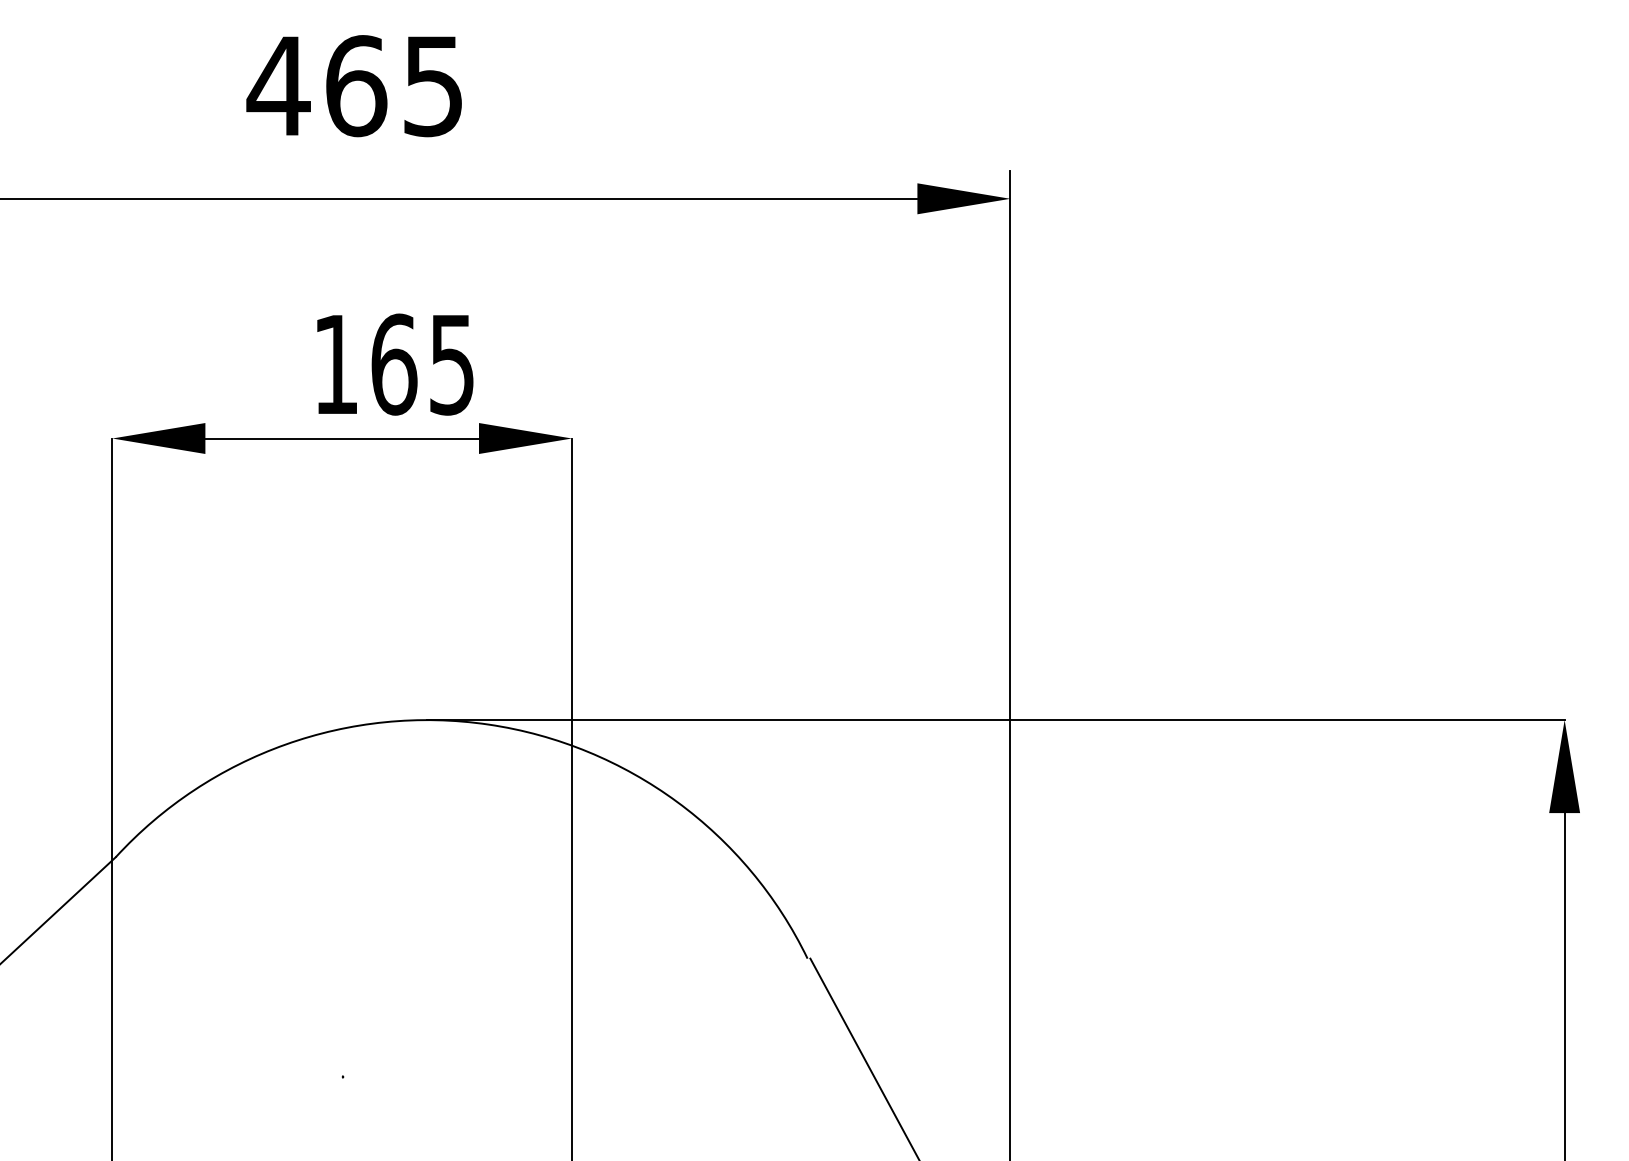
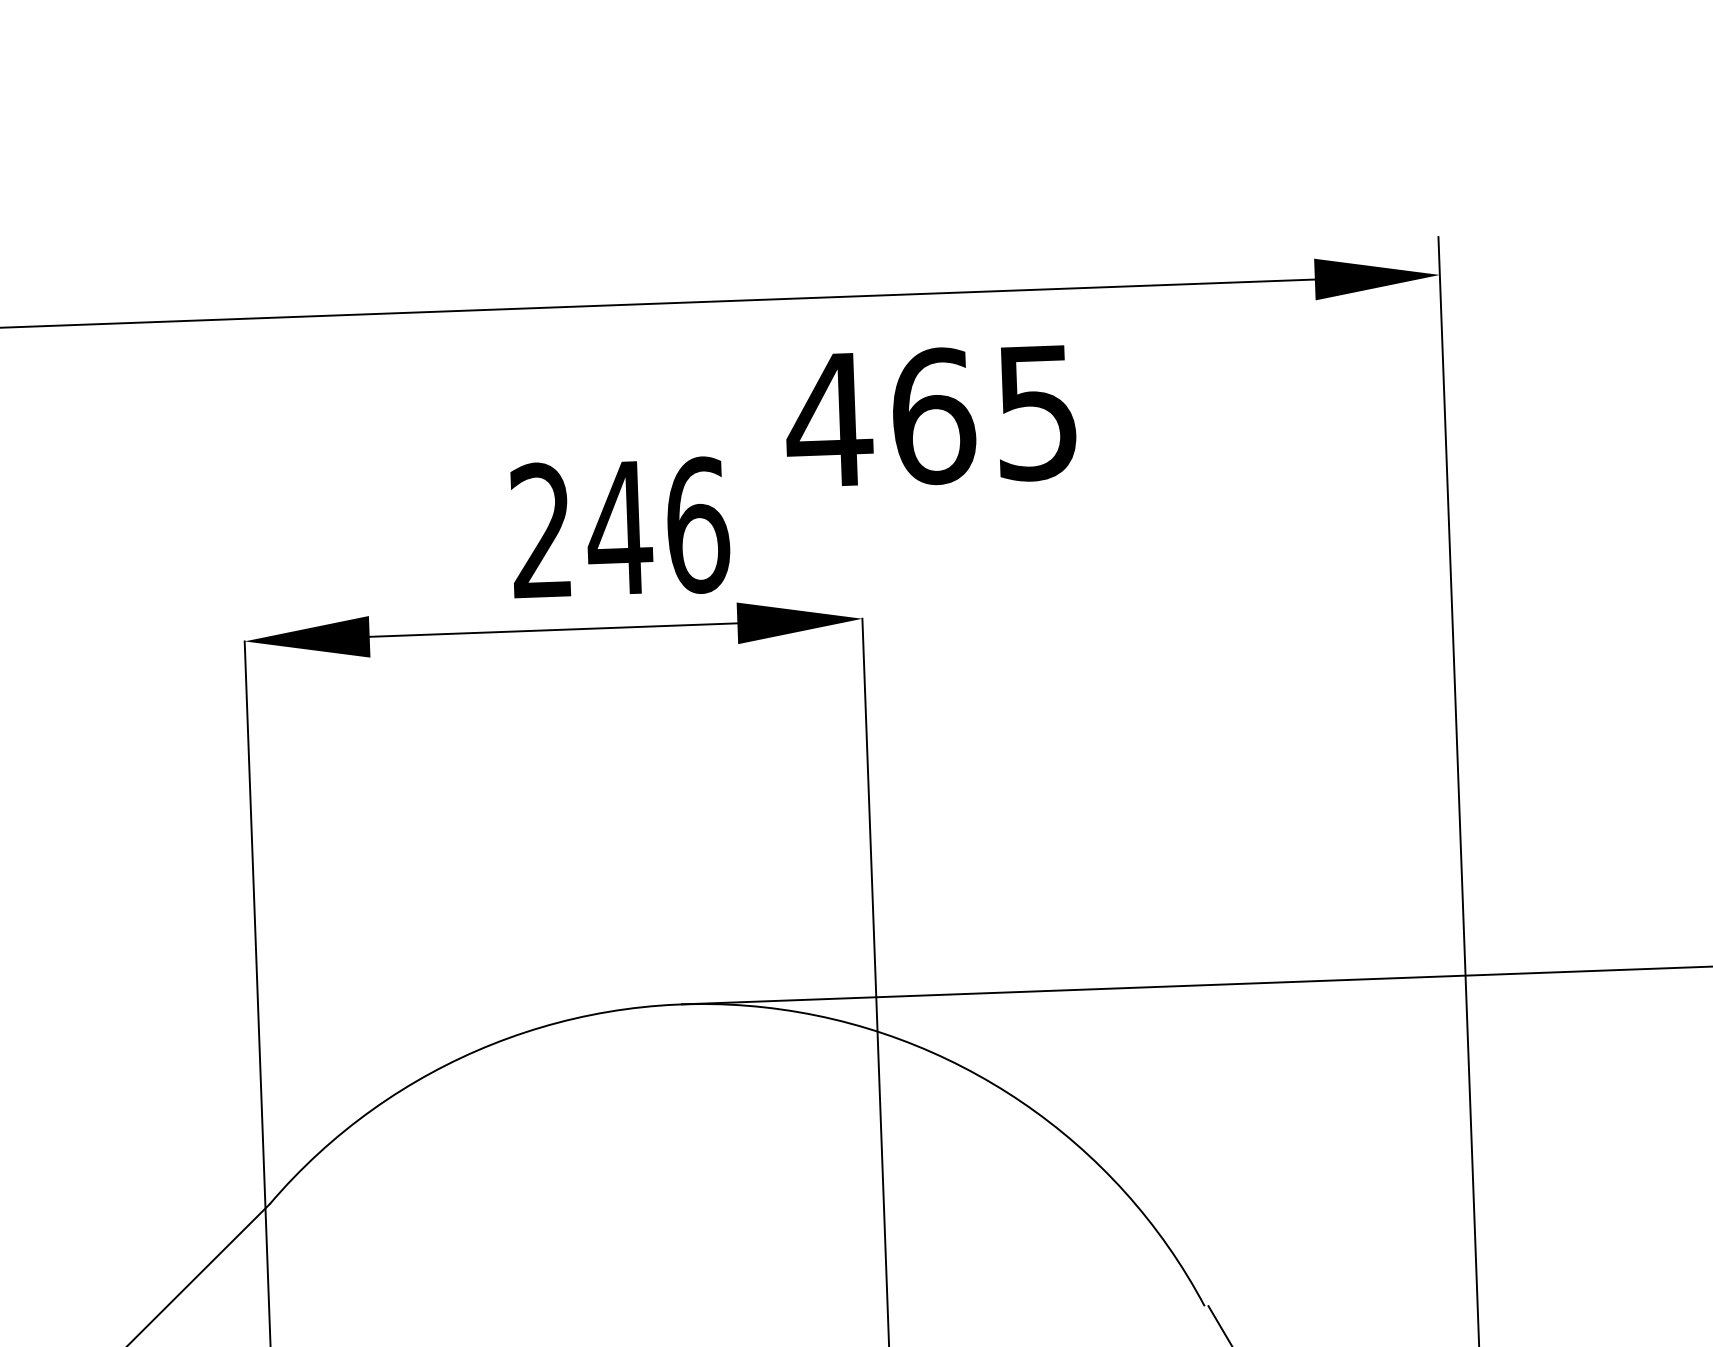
text: (353, 86) -> (929, 417), moved
text: (394, 364) -> (620, 528), 165 -> 246

